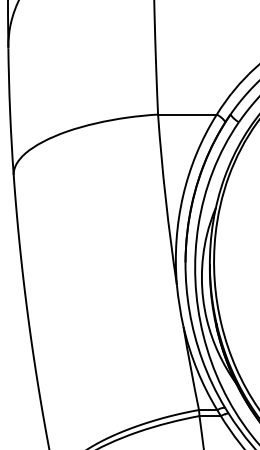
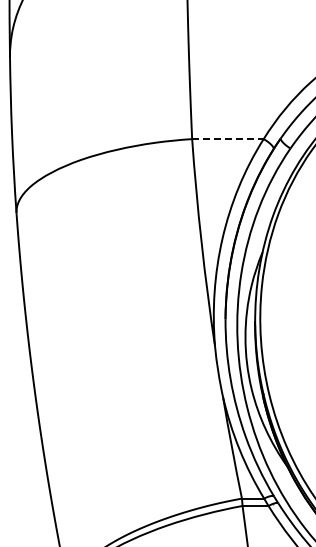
line: (187, 114) -> (227, 139), solid -> dashed

